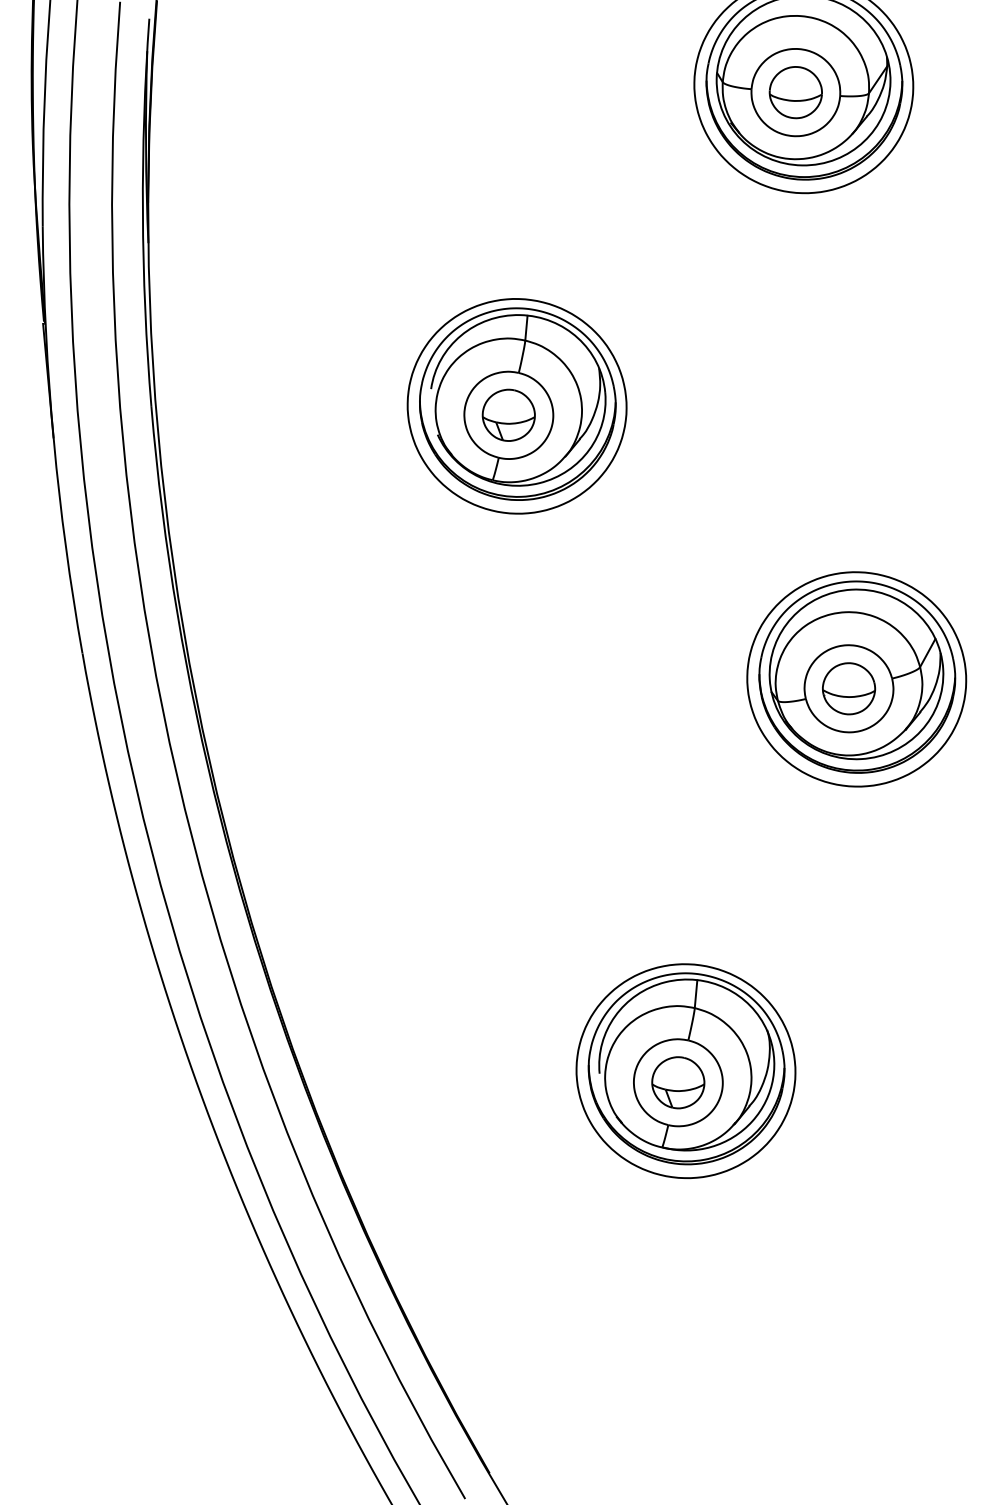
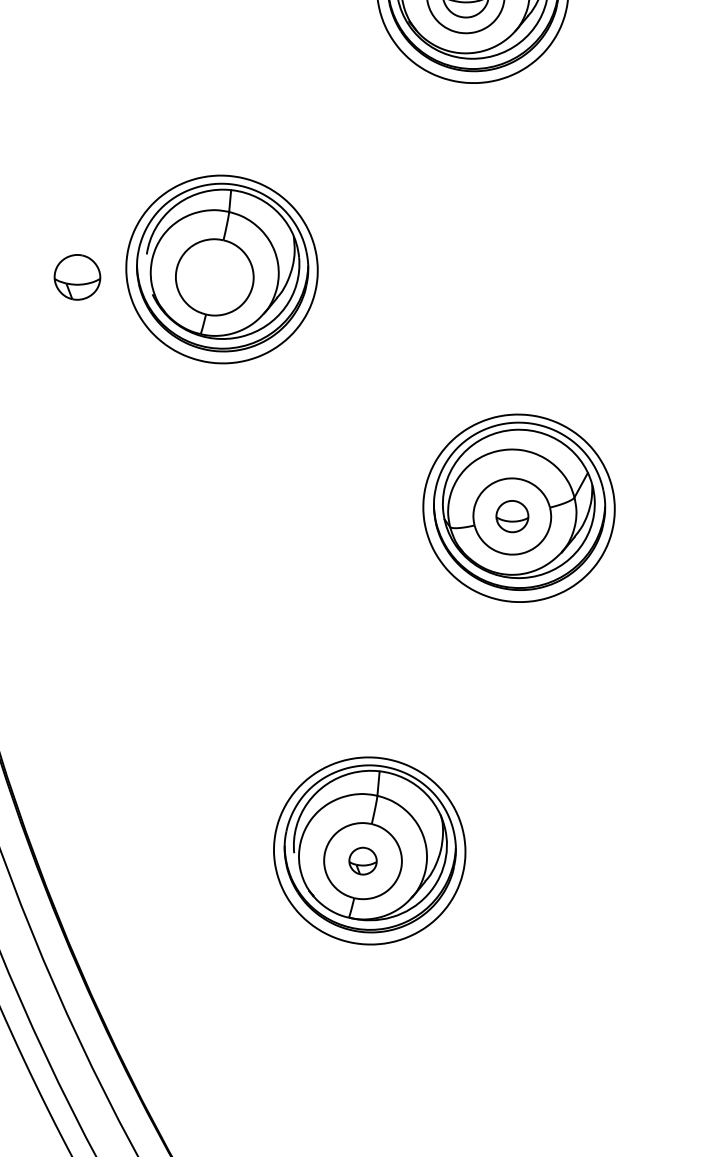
part: (508, 414) -> (77, 276), moved
part: (849, 688) -> (512, 516), size x0.7
part: (678, 1082) -> (363, 860), size x0.6

